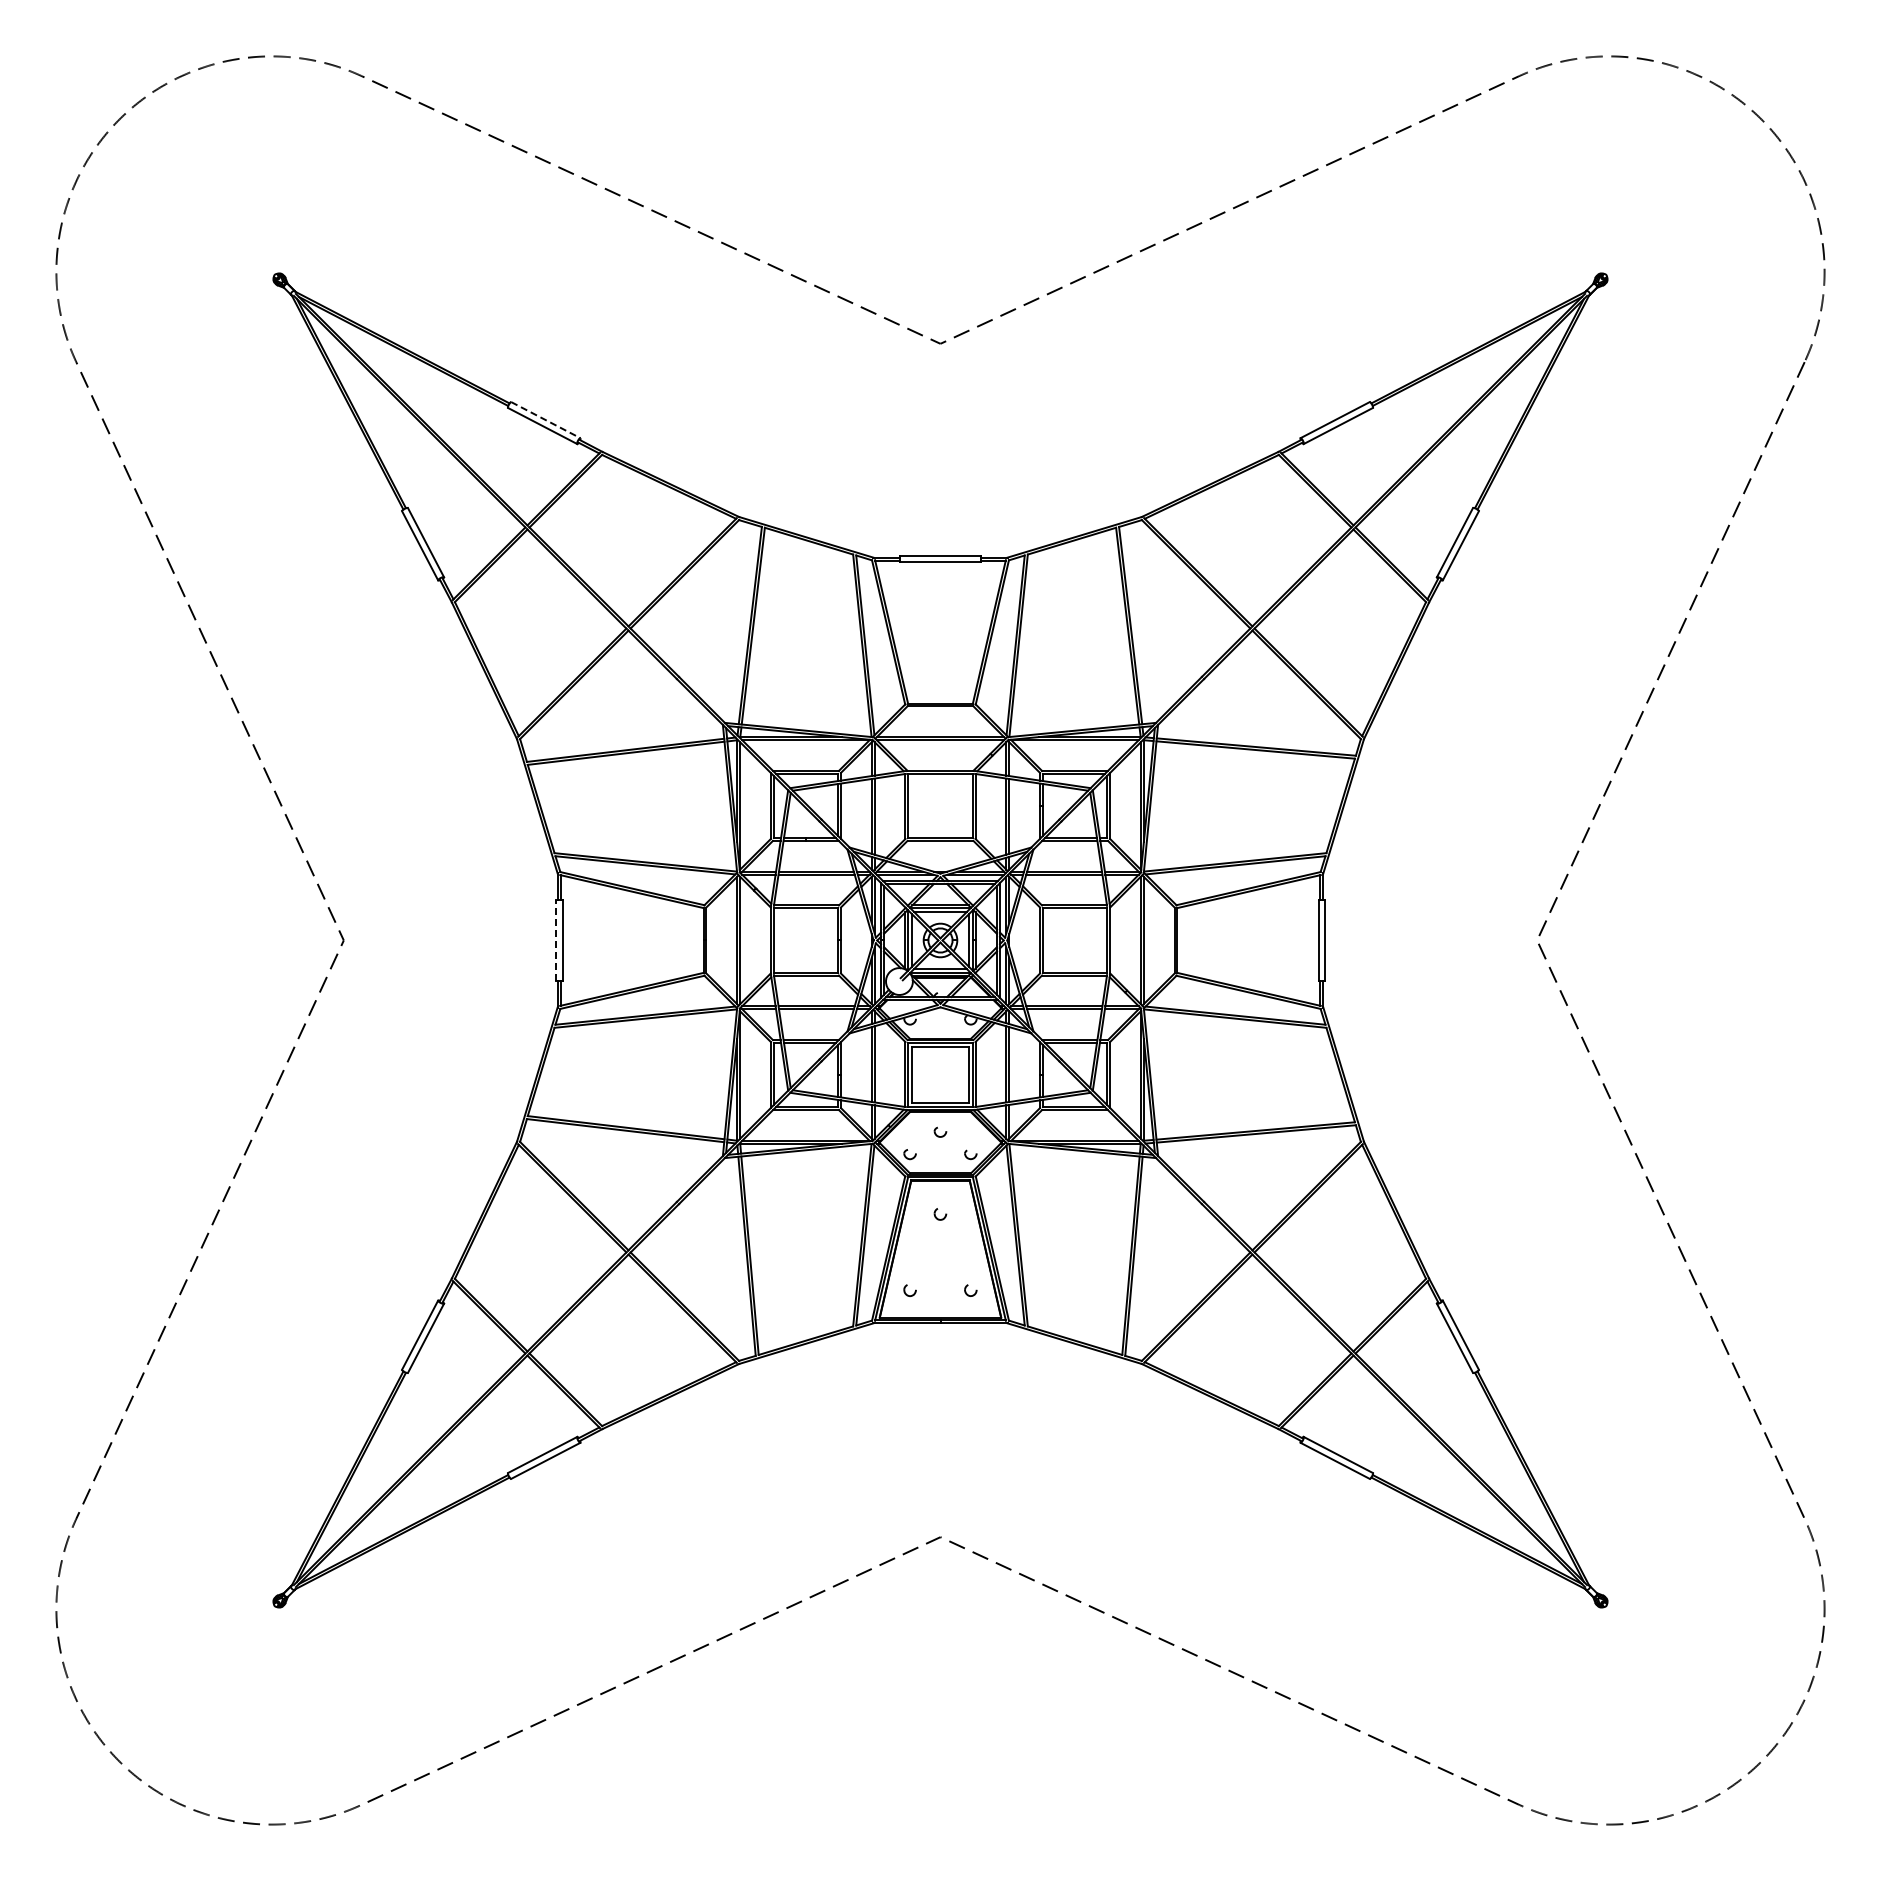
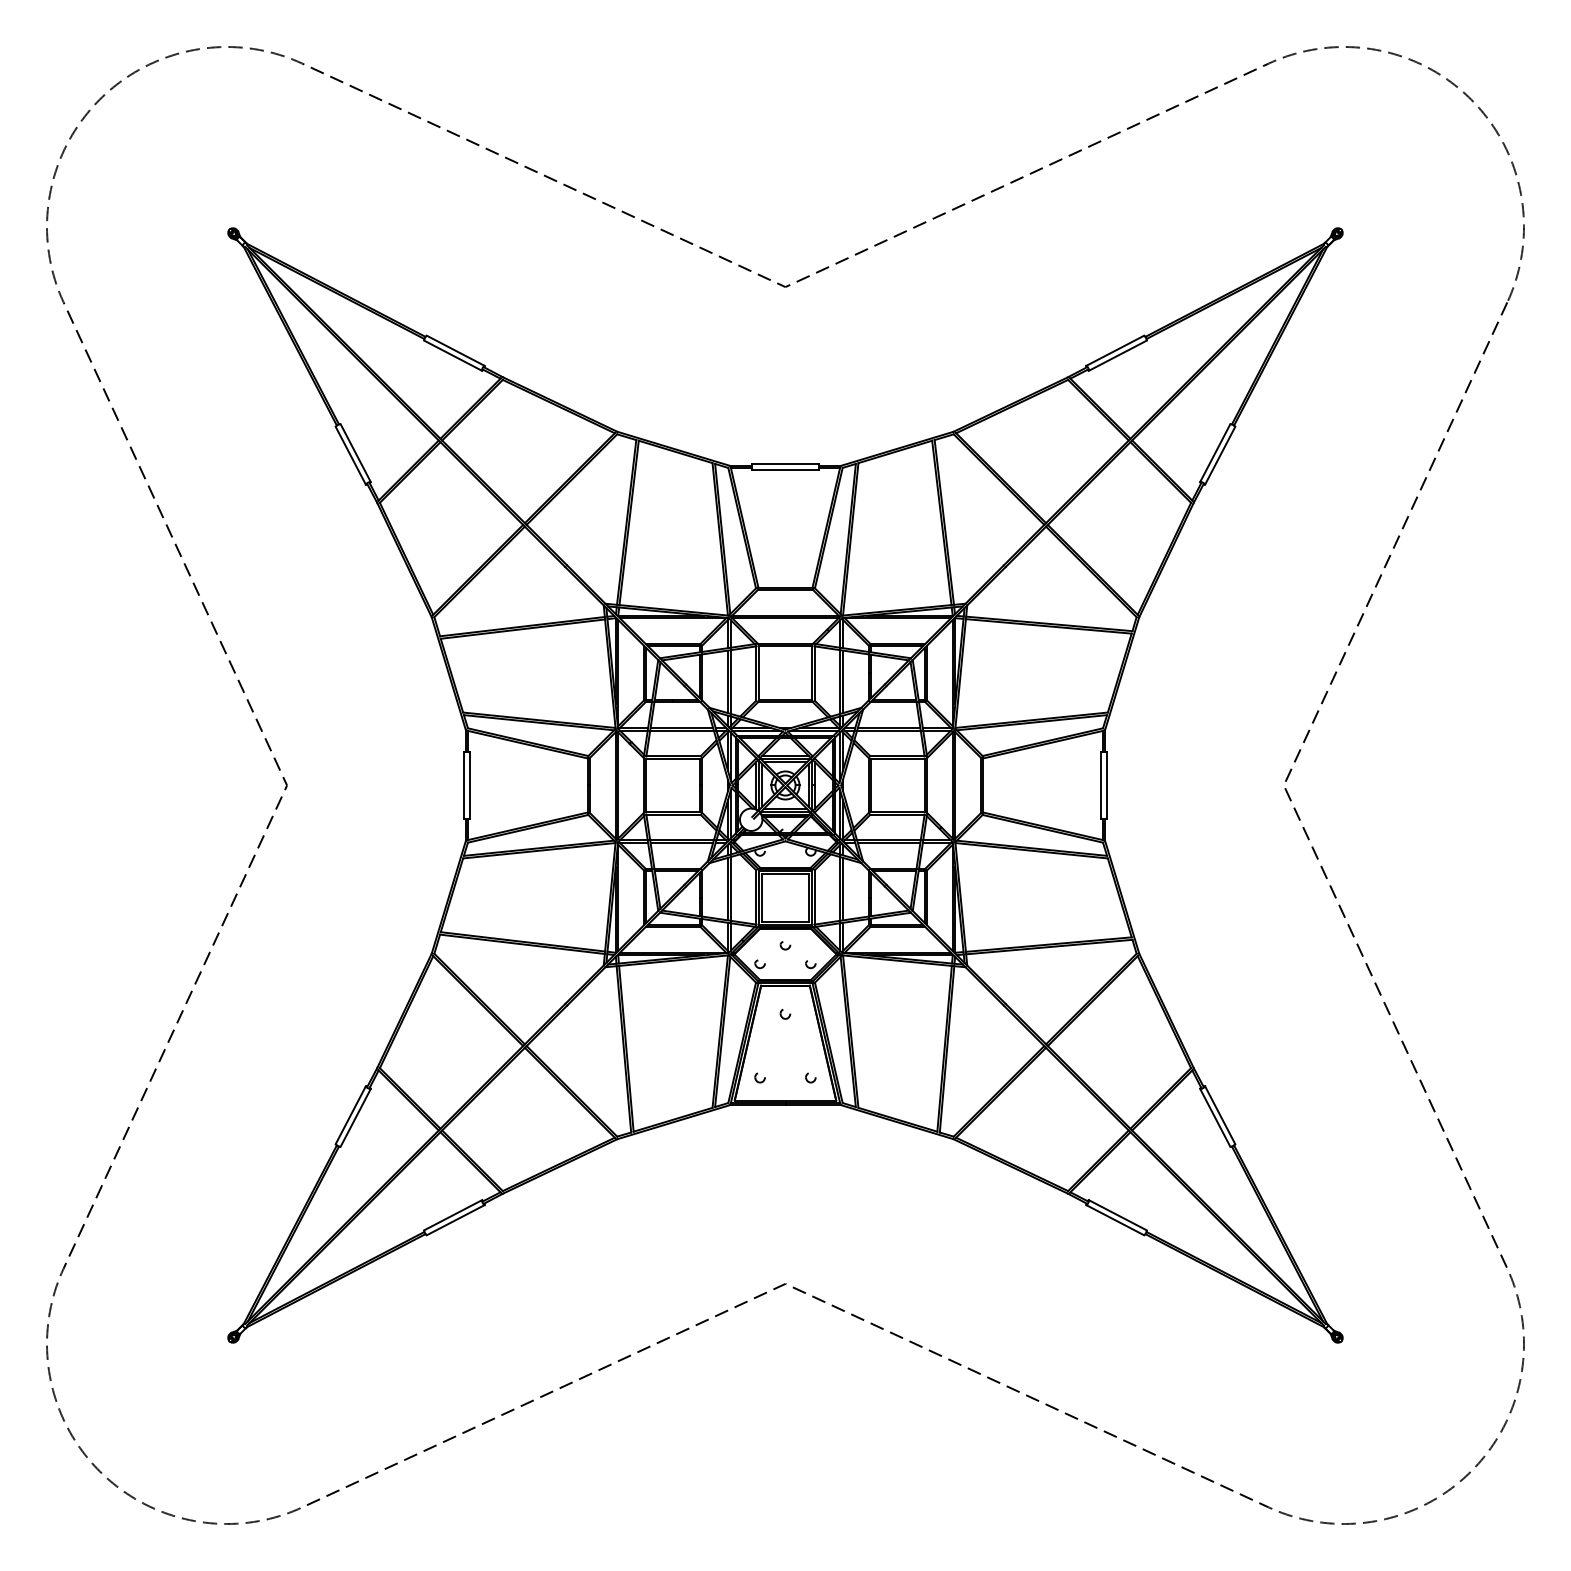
line: (546, 420) -> (456, 351), dashed -> solid
line: (555, 940) -> (463, 785), dashed -> solid

